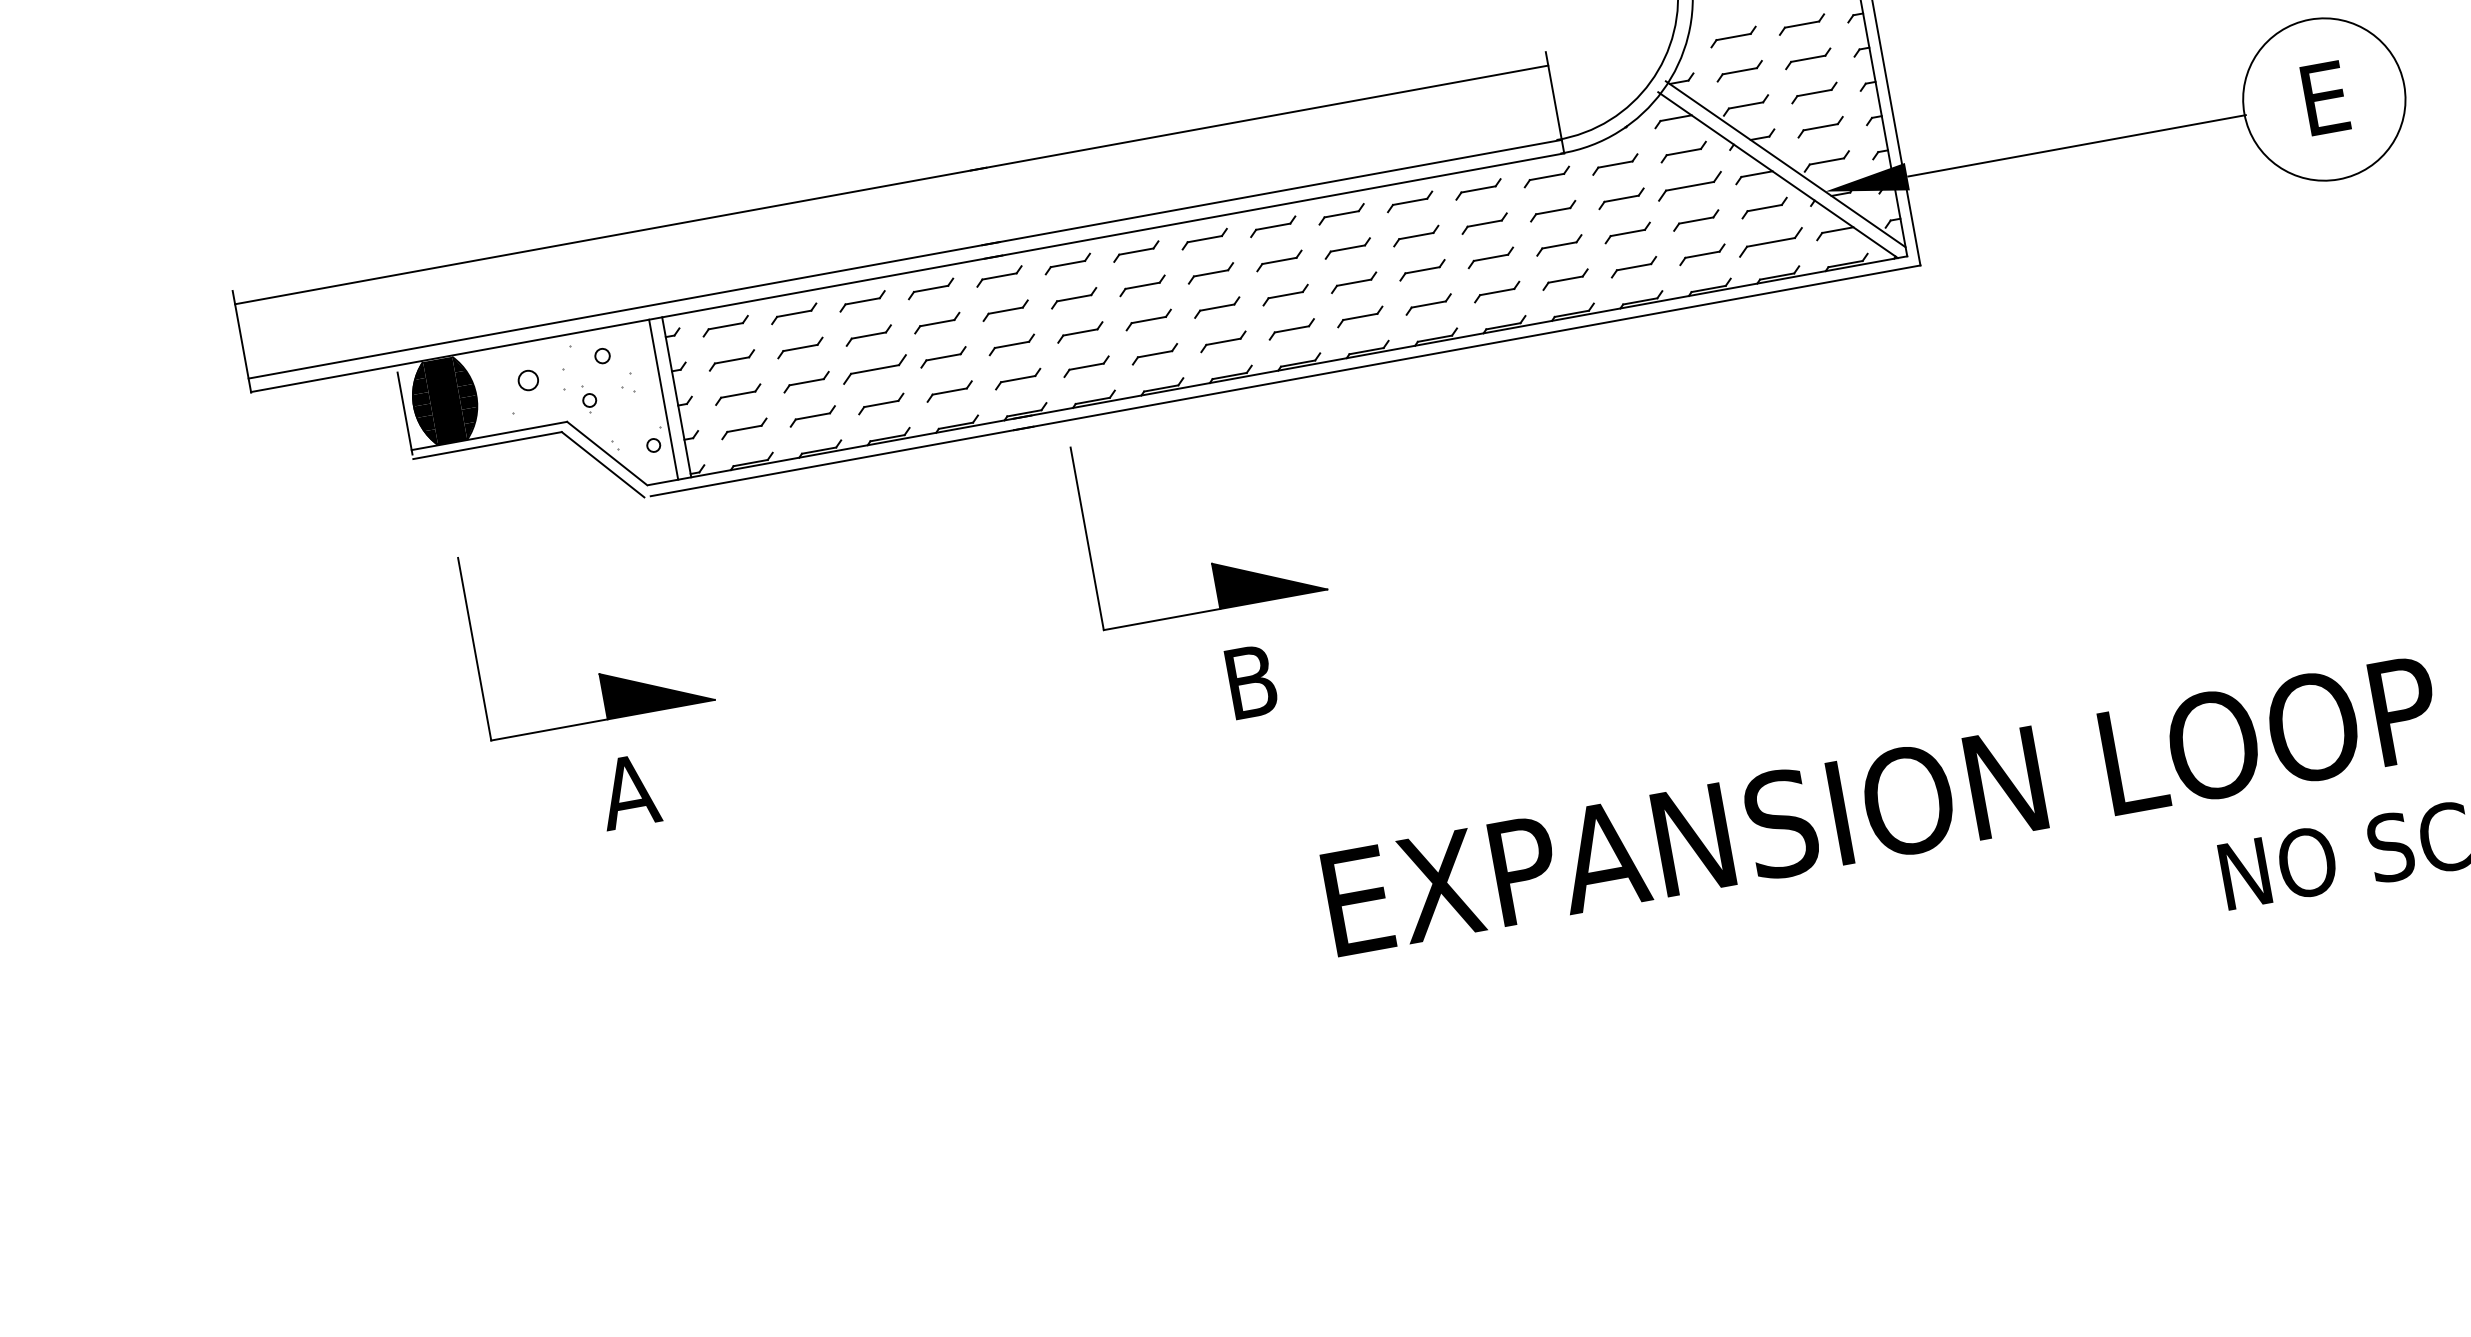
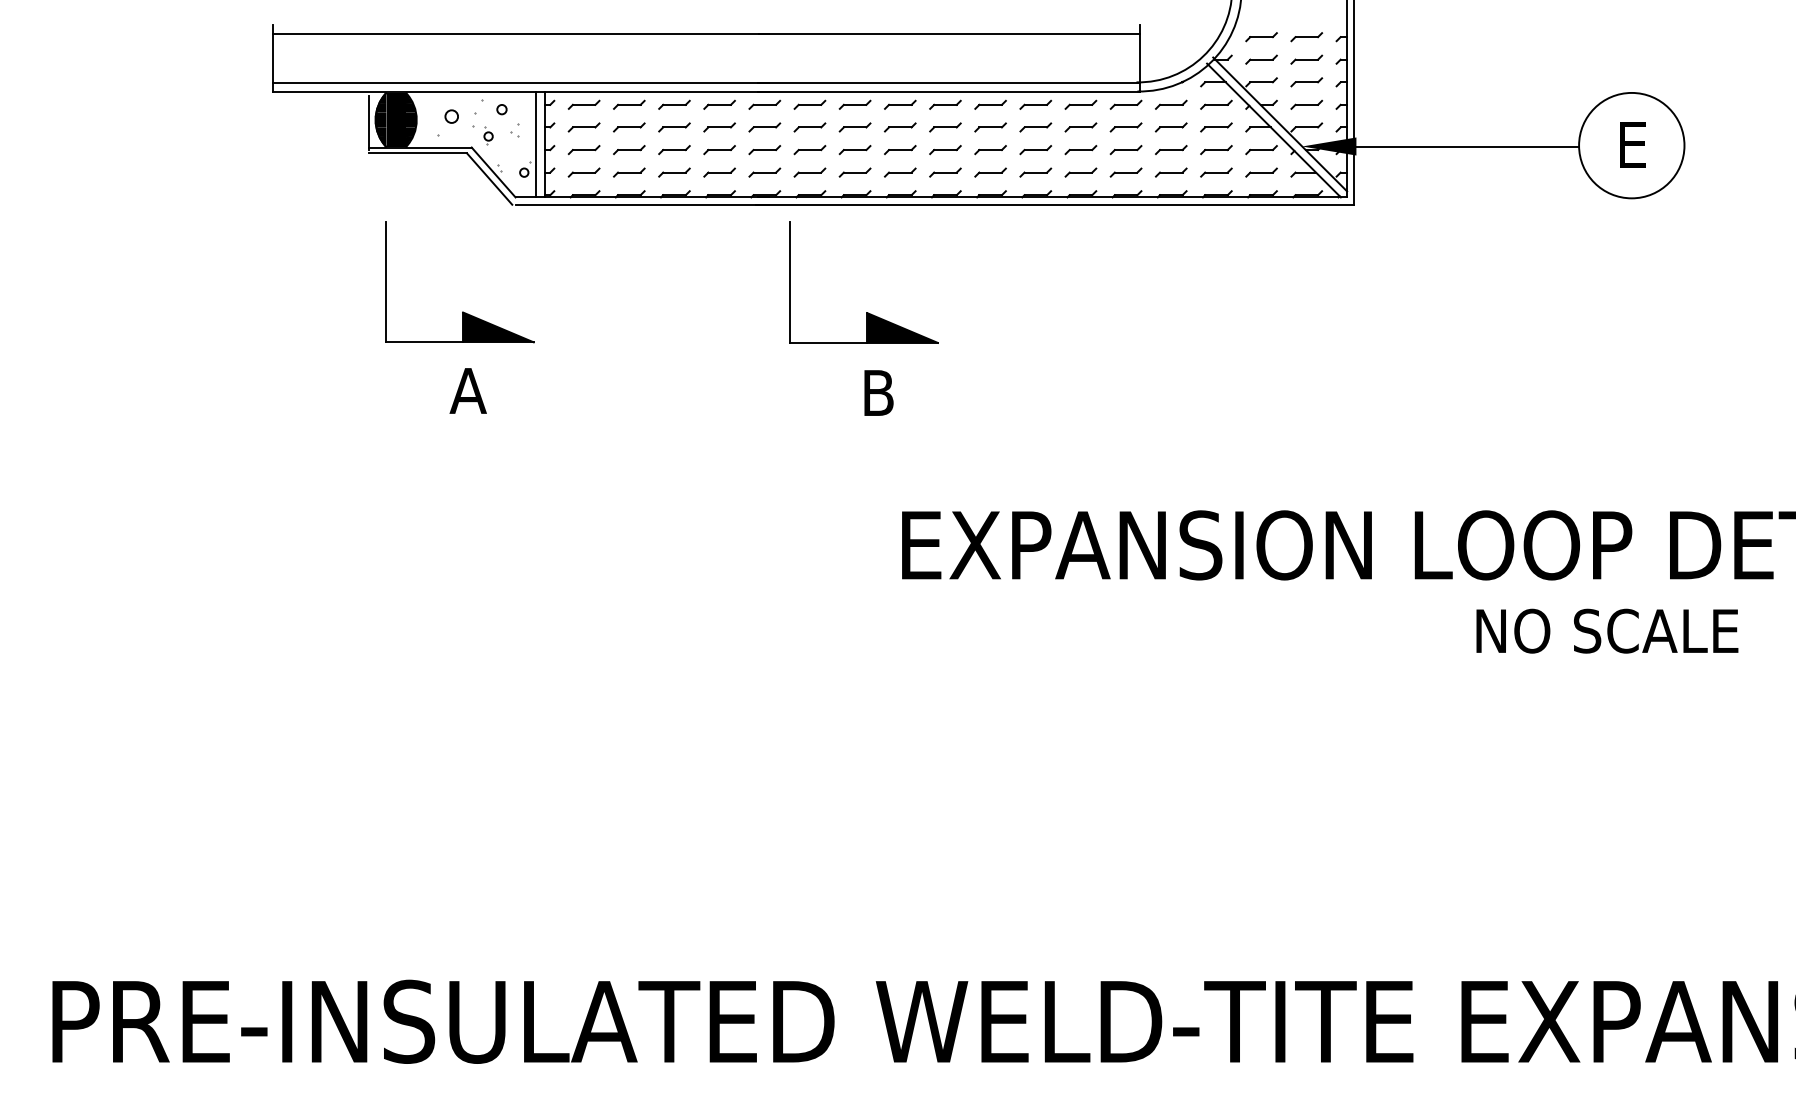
part: (1690, 186) -> (1216, 127), size x0.71
part: (1770, 242) -> (1261, 172), size x0.71
part: (875, 370) -> (674, 150), size x0.71

